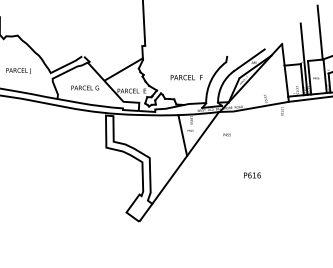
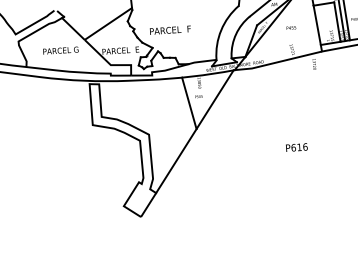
text: (186, 77) -> (170, 30), moved
text: (226, 134) -> (290, 27), moved
text: (252, 175) -> (296, 147), moved

